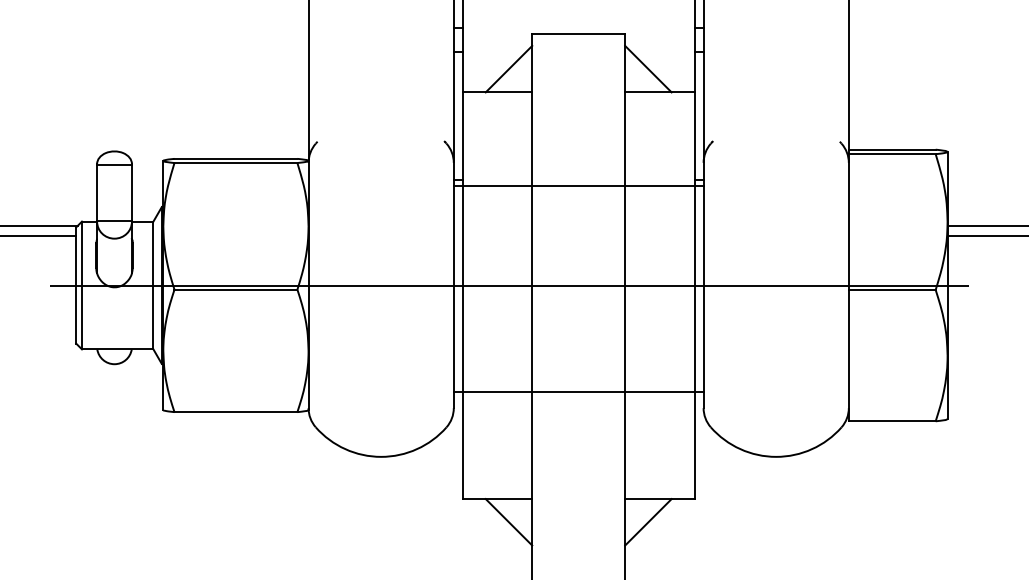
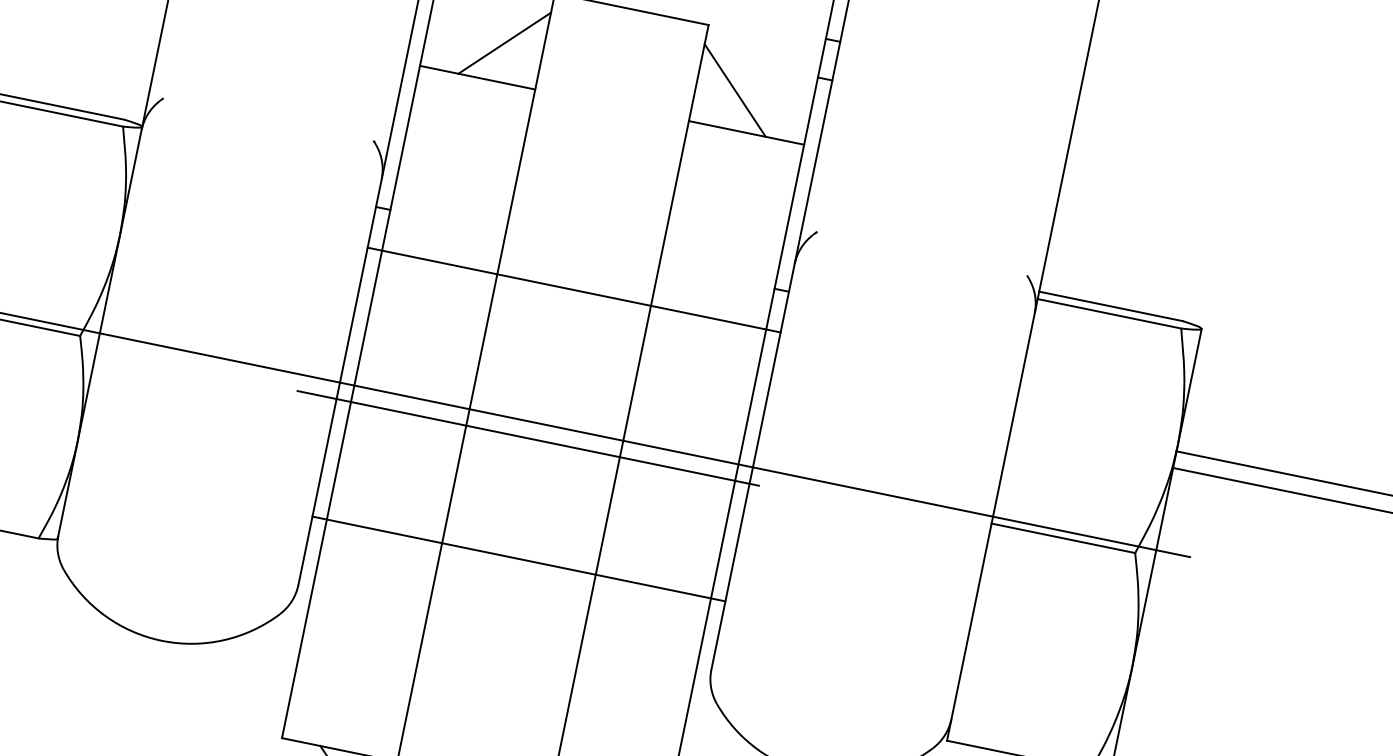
line: (578, 186) -> (573, 290), moved
line: (569, 295) -> (527, 437), added
line: (578, 391) -> (518, 558), moved

